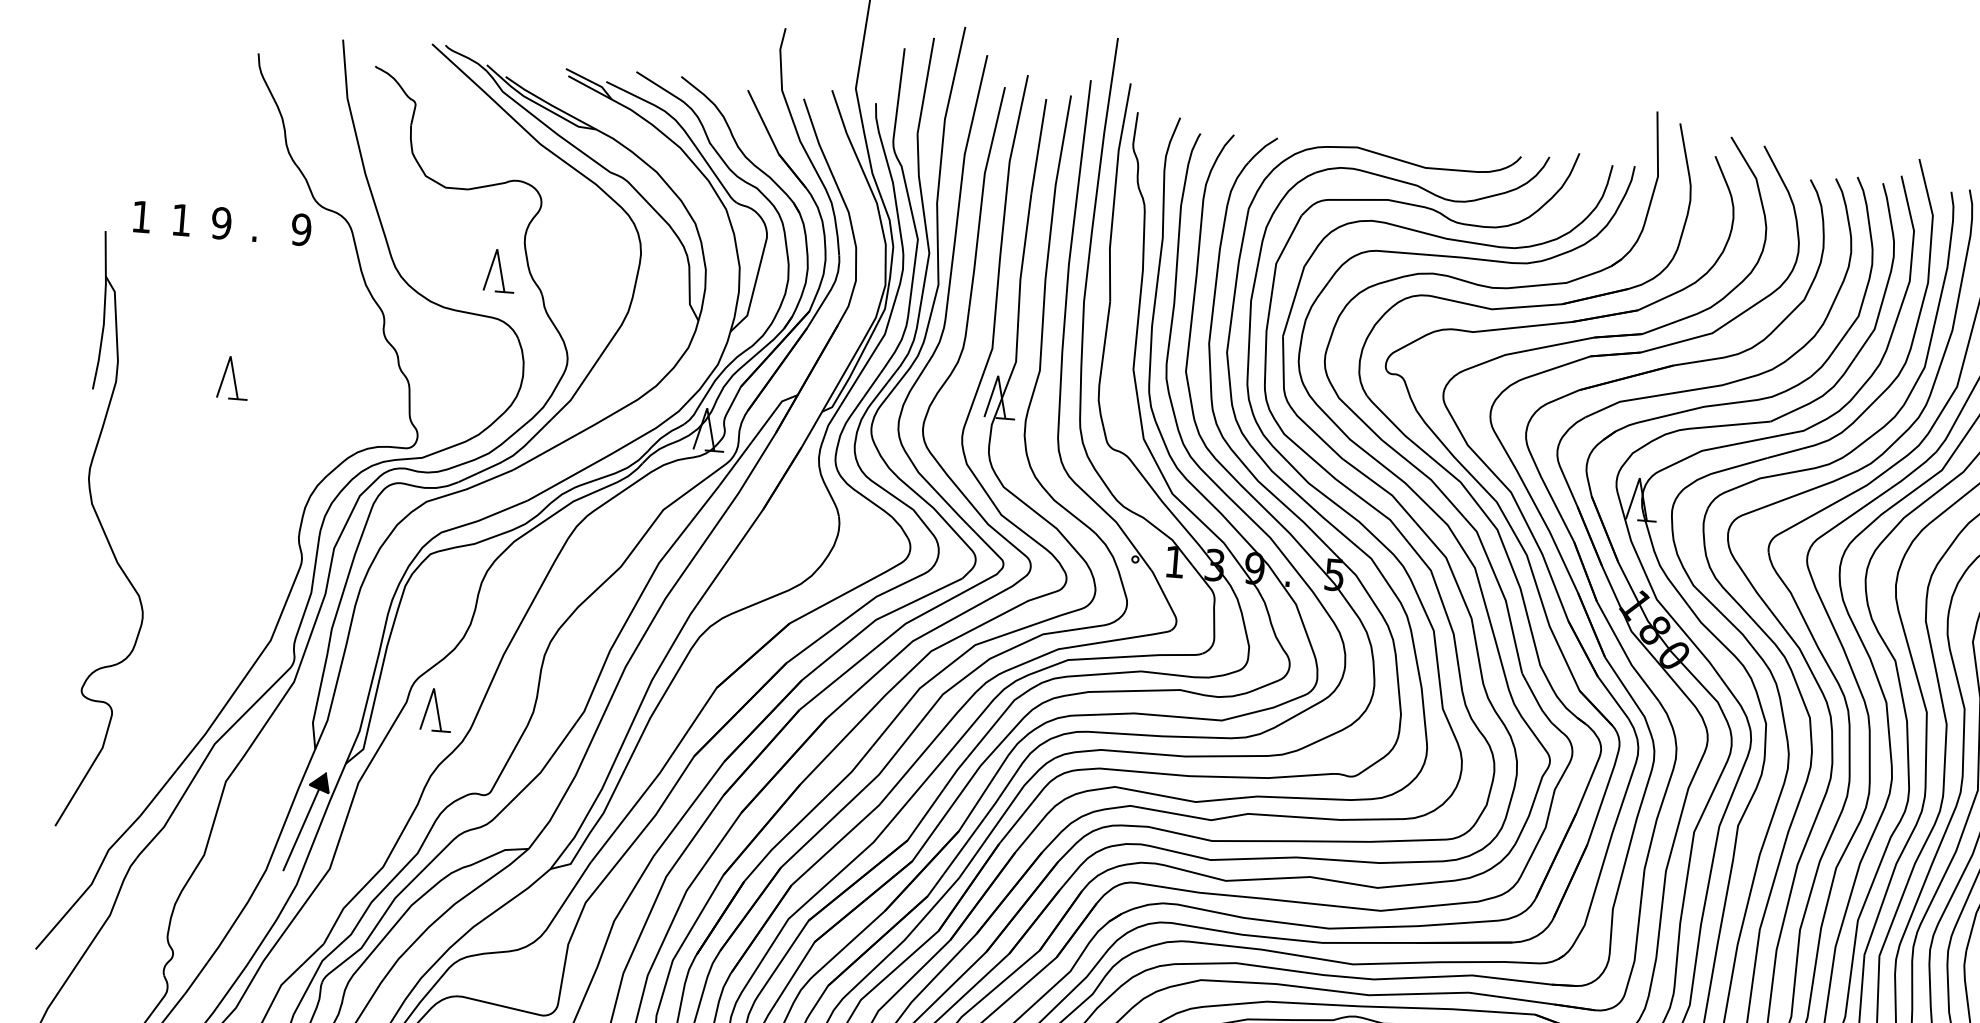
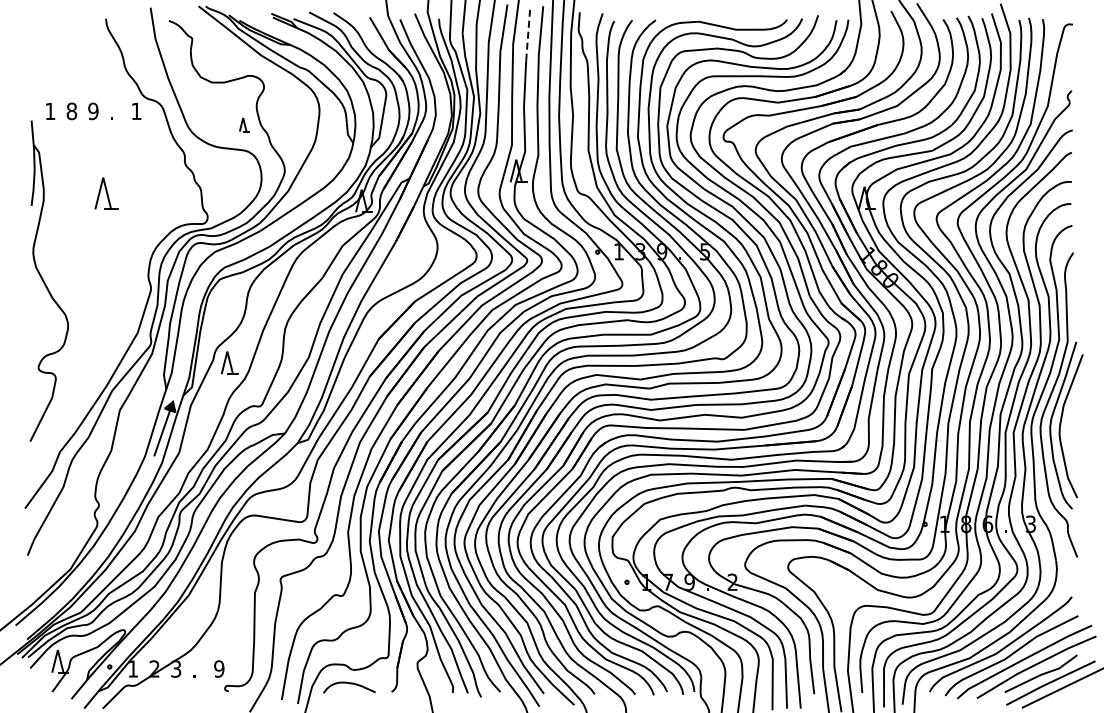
line: (1039, 145) -> (528, 34), solid -> dashed
text: (180, 220) -> (71, 111), 1 -> 8
text: (301, 229) -> (136, 111), 9 -> 1
part: (499, 270) -> (244, 124), size x0.6
part: (231, 377) -> (105, 193), size x1.4

